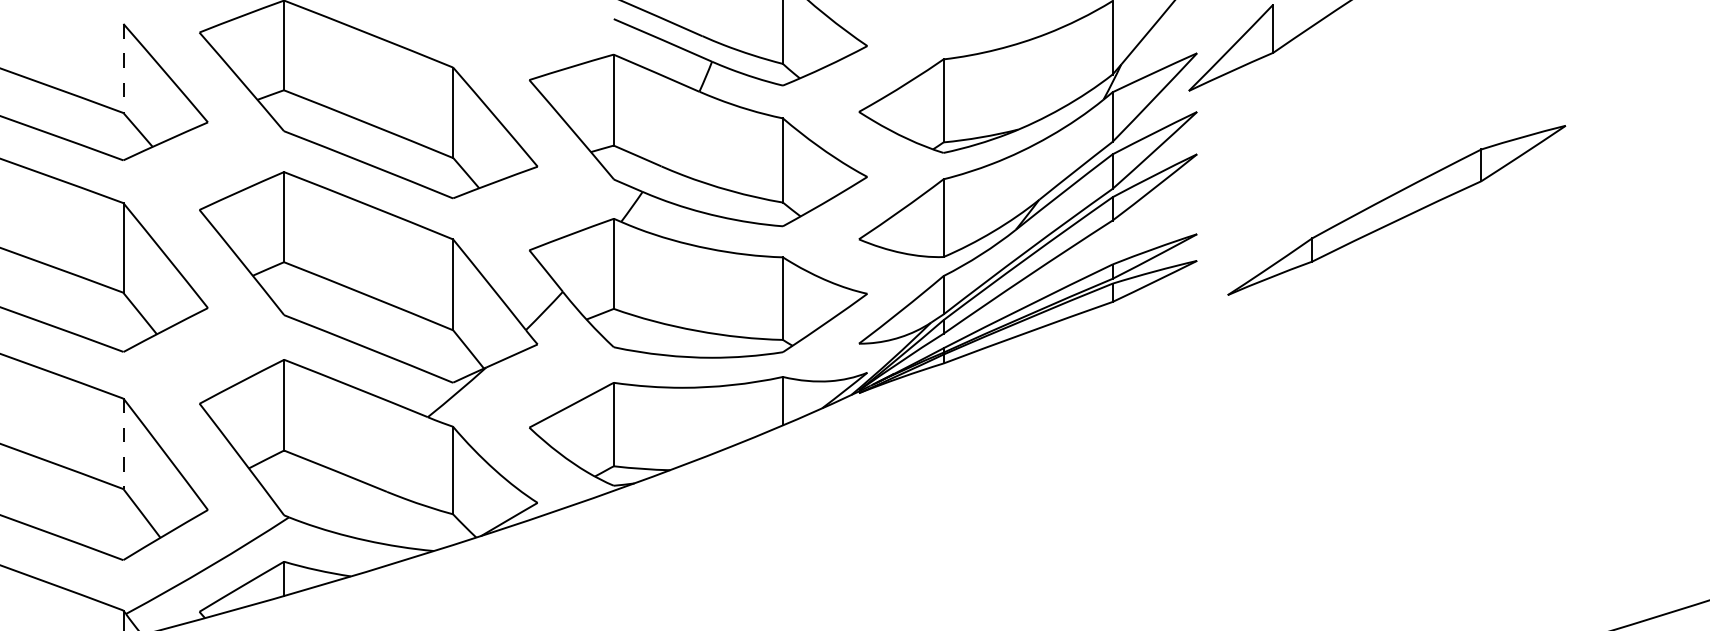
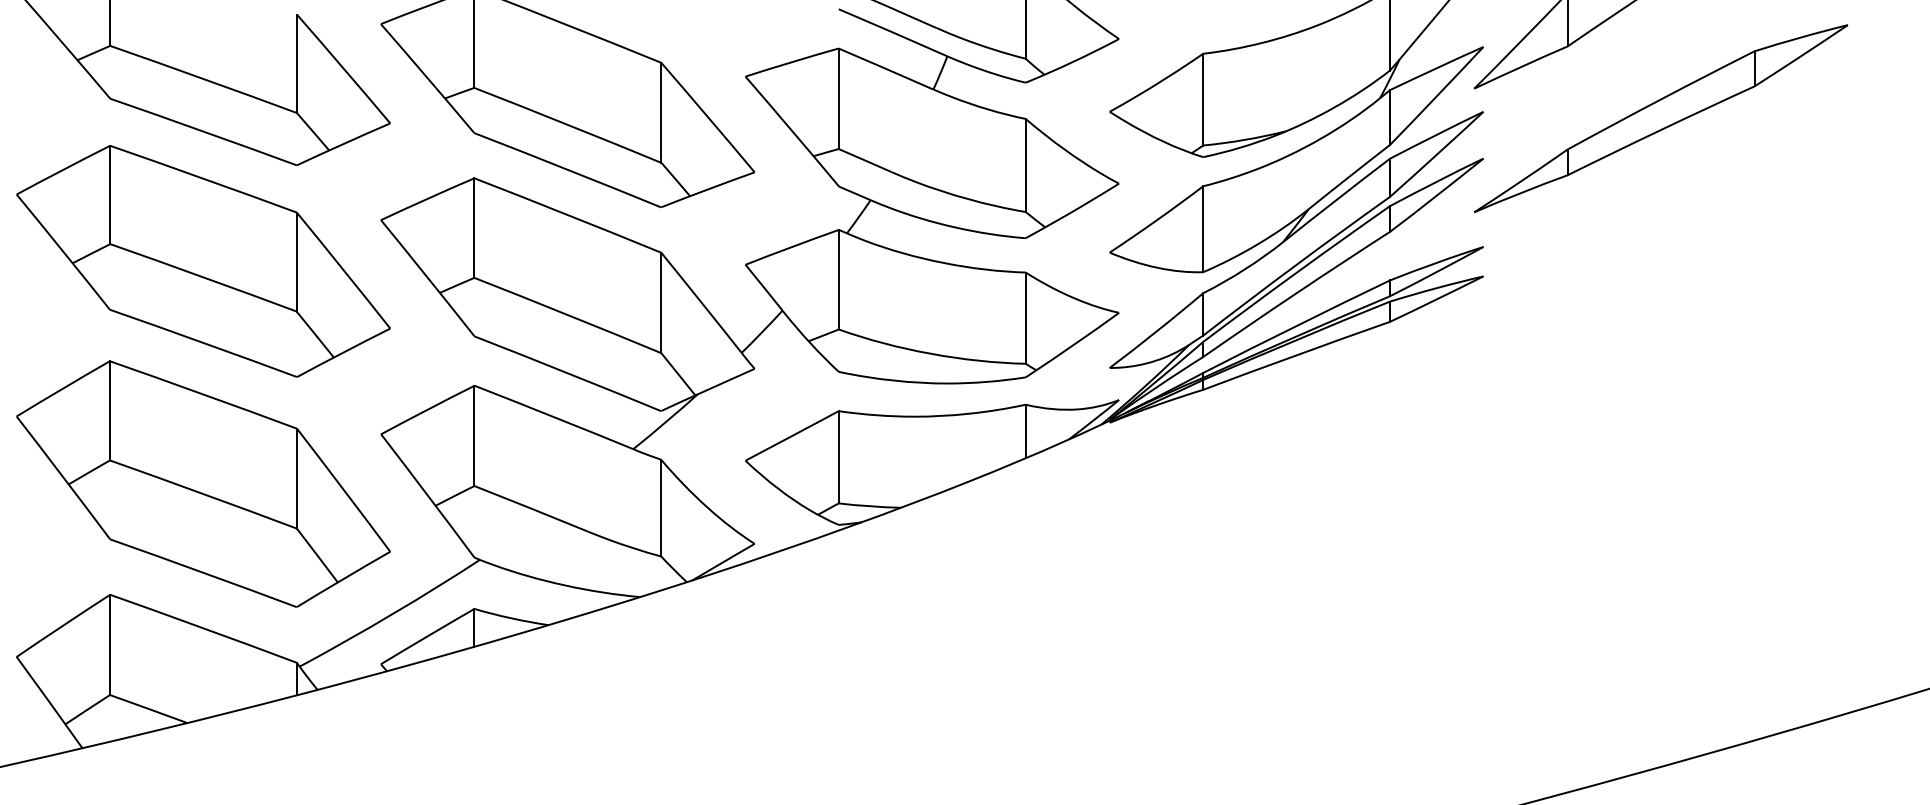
line: (123, 69) -> (296, 64), dashed -> solid
part: (1397, 210) -> (1661, 118), moved
line: (123, 443) -> (296, 478), dashed -> solid

